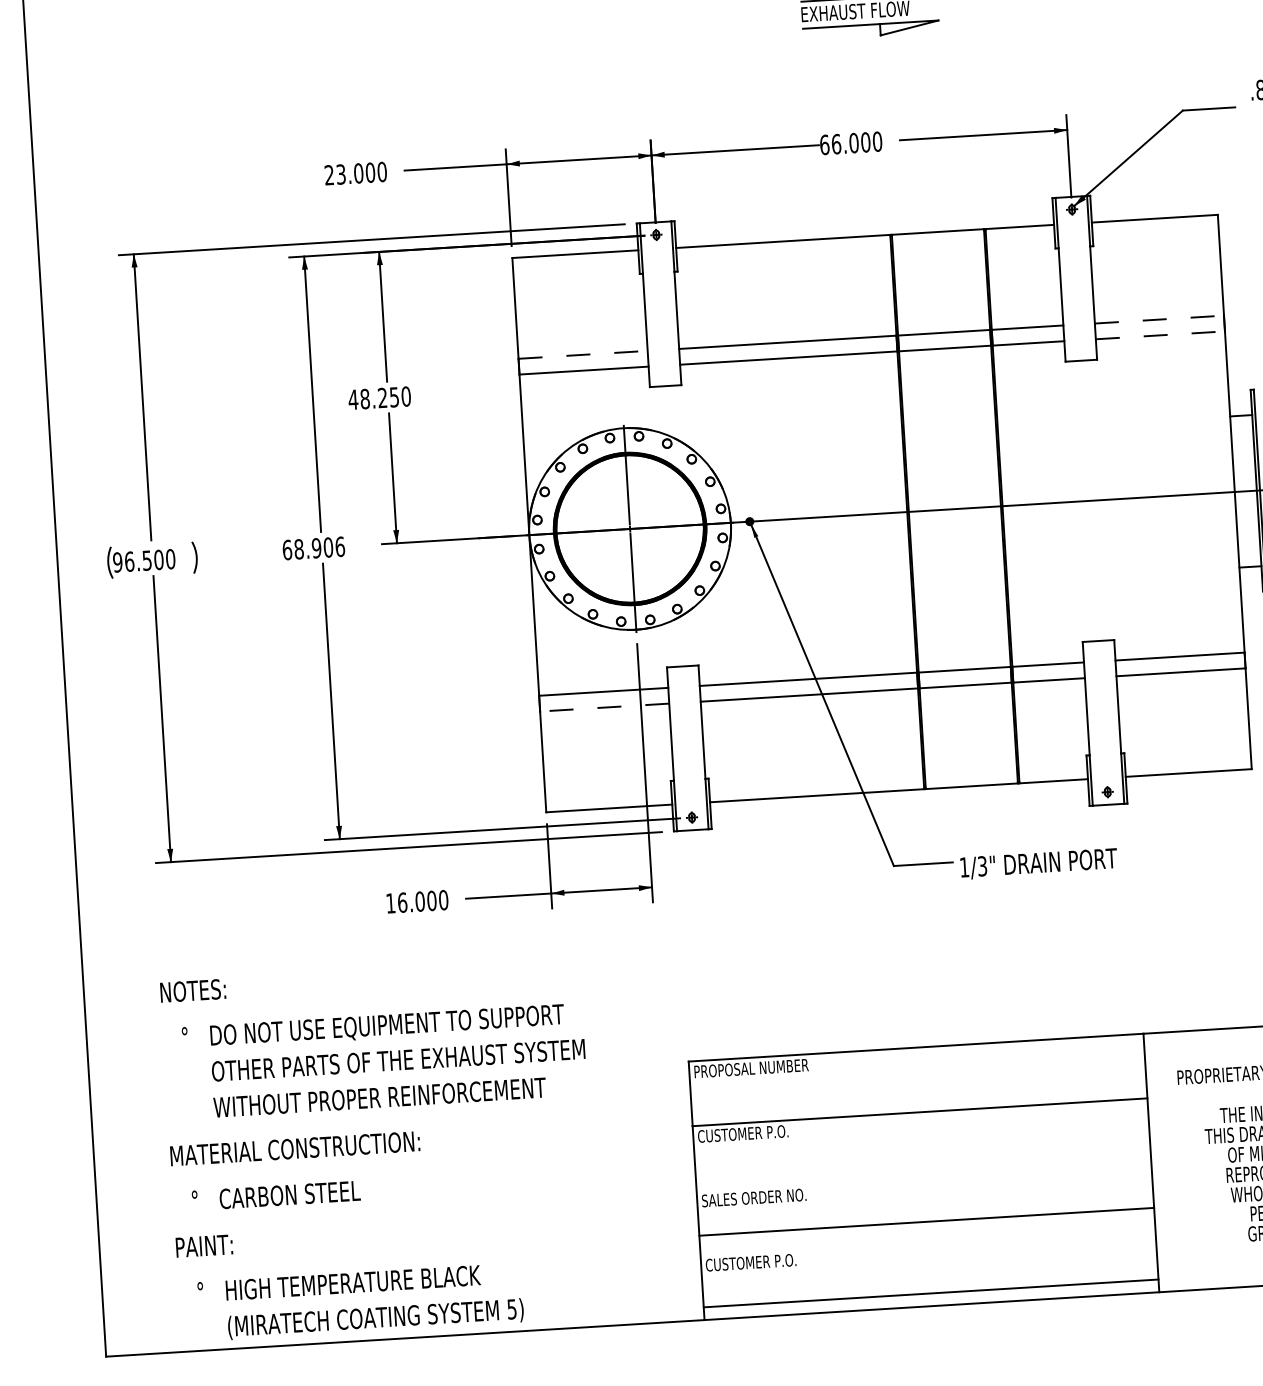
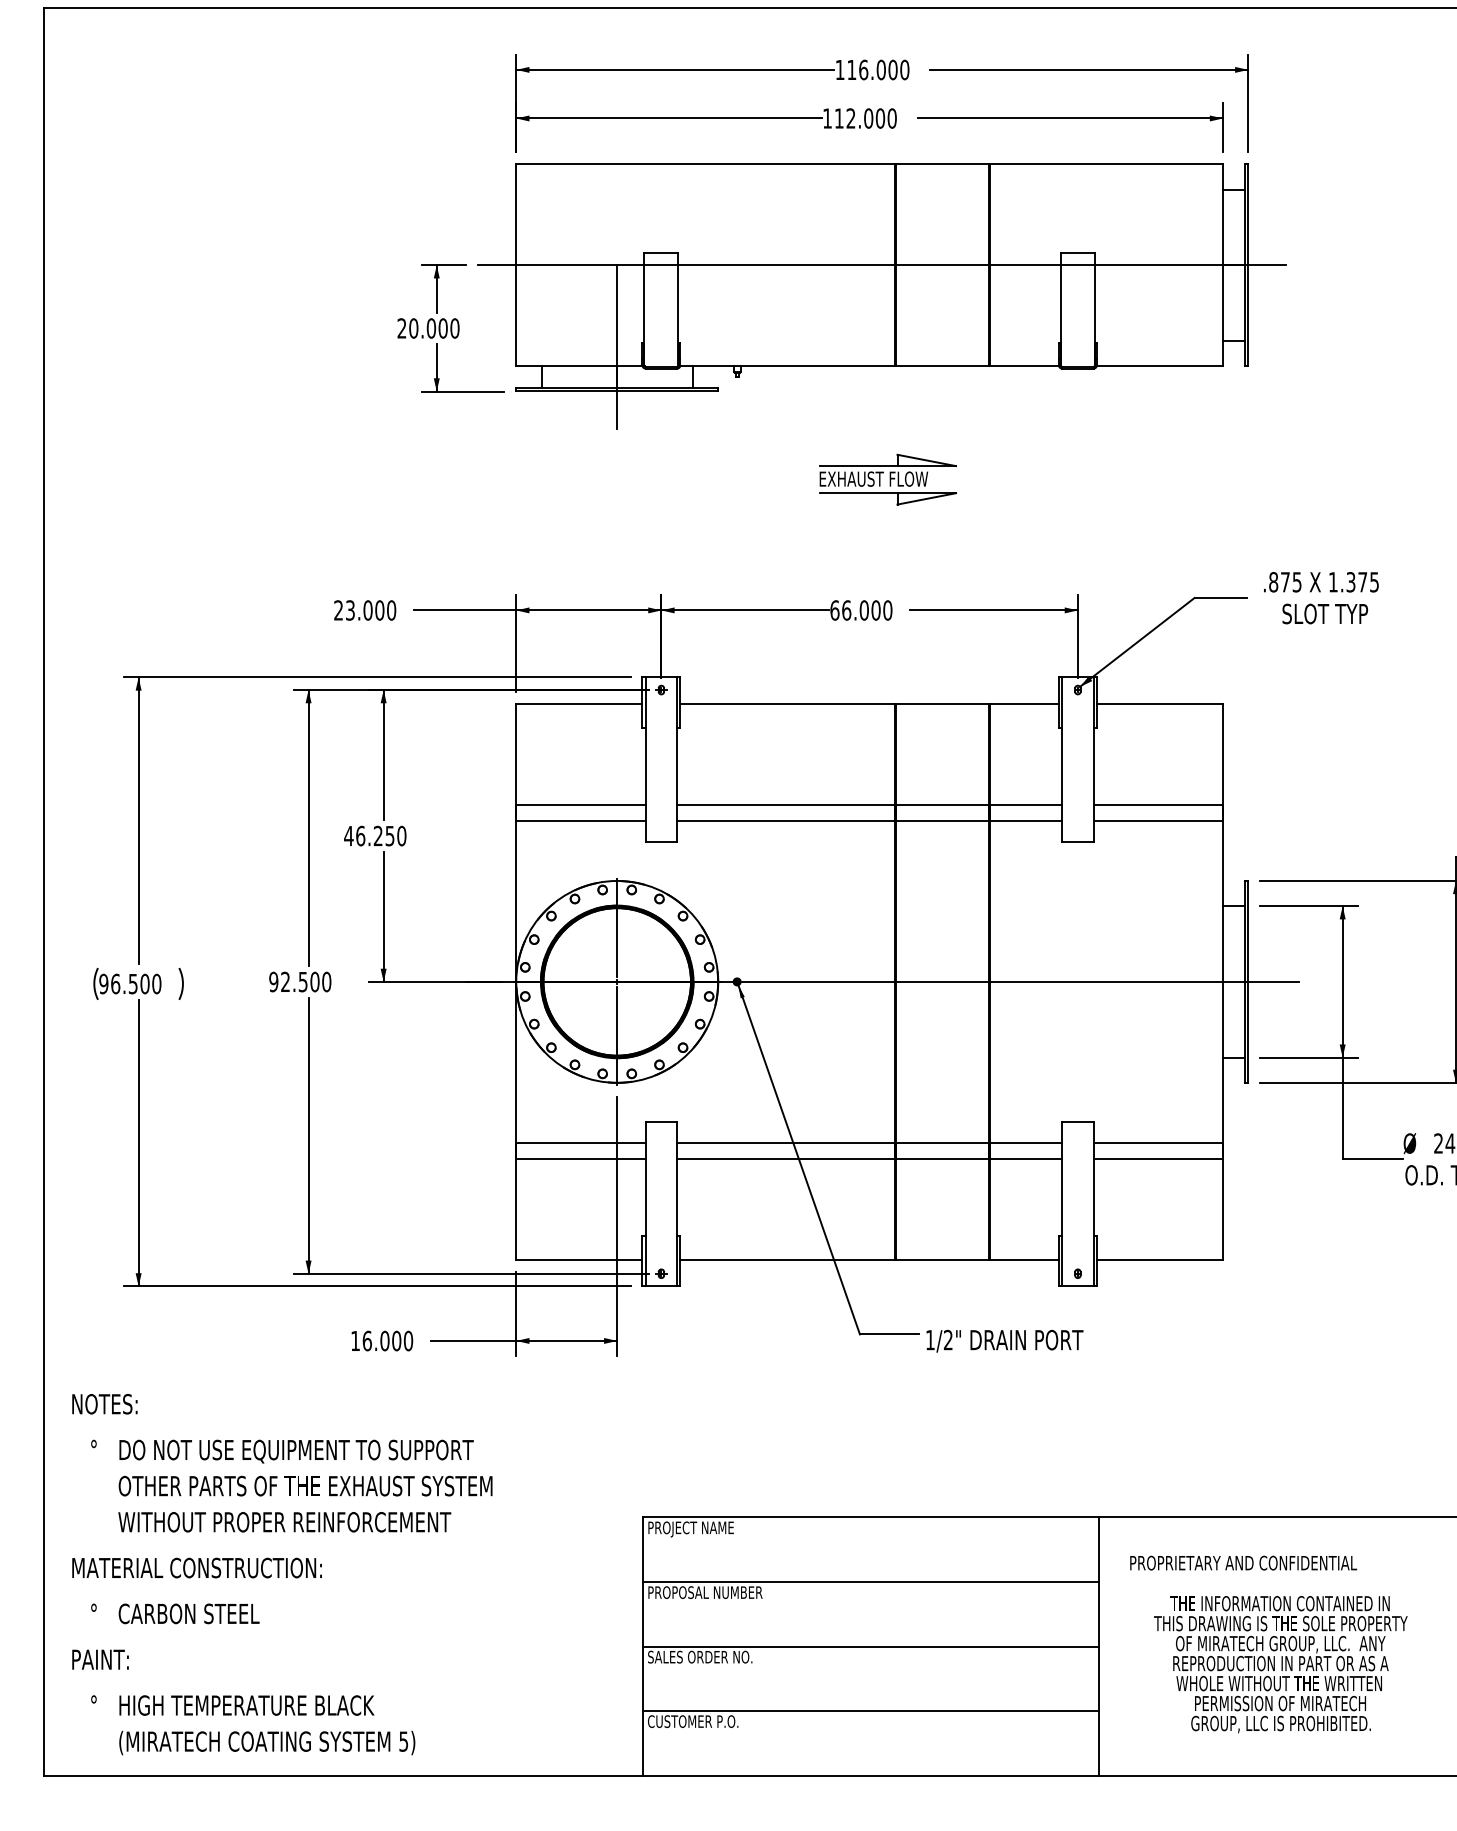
line: (1159, 319) -> (1158, 805), dashed -> solid
line: (1160, 335) -> (1158, 821), dashed -> solid
line: (582, 355) -> (580, 805), dashed -> solid
text: (364, 398) -> (360, 835), 48.250 -> 46.250
text: (313, 547) -> (300, 981), 68.906 -> 92.500
line: (604, 707) -> (580, 1158), dashed -> solid
text: (982, 866) -> (948, 1340), 1/3" -> 1/2"
text: (762, 1069) -> (716, 1529), PROPOSAL NUMBER -> PROJECT NAME
text: (755, 1133) -> (705, 1592), CUSTOMER P.O. -> PROPOSAL NUMBER
text: (380, 1149) -> (282, 1574), moved
line: (926, 1221) -> (870, 1646), moved
line: (930, 1293) -> (870, 1711), moved

